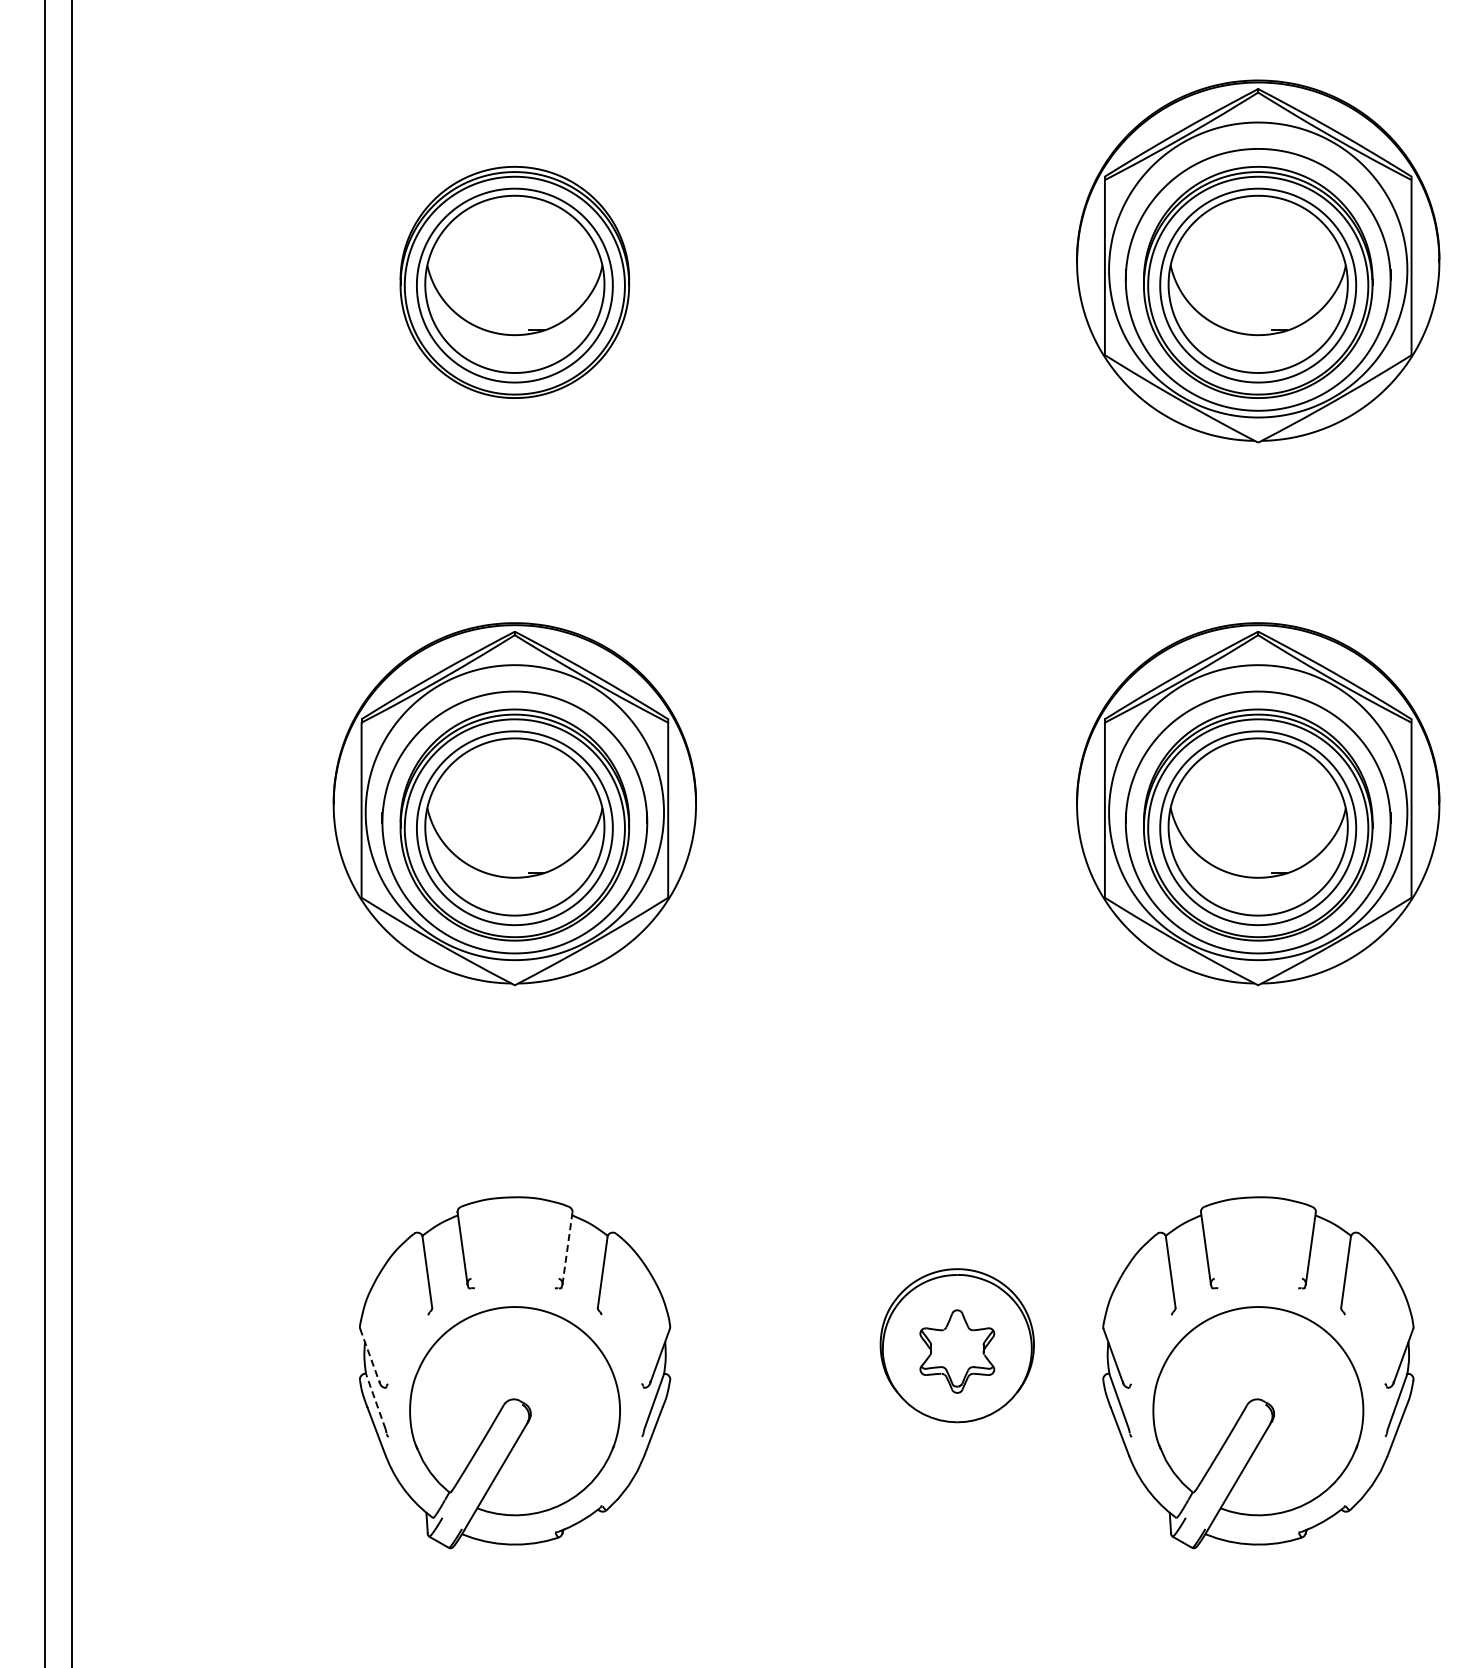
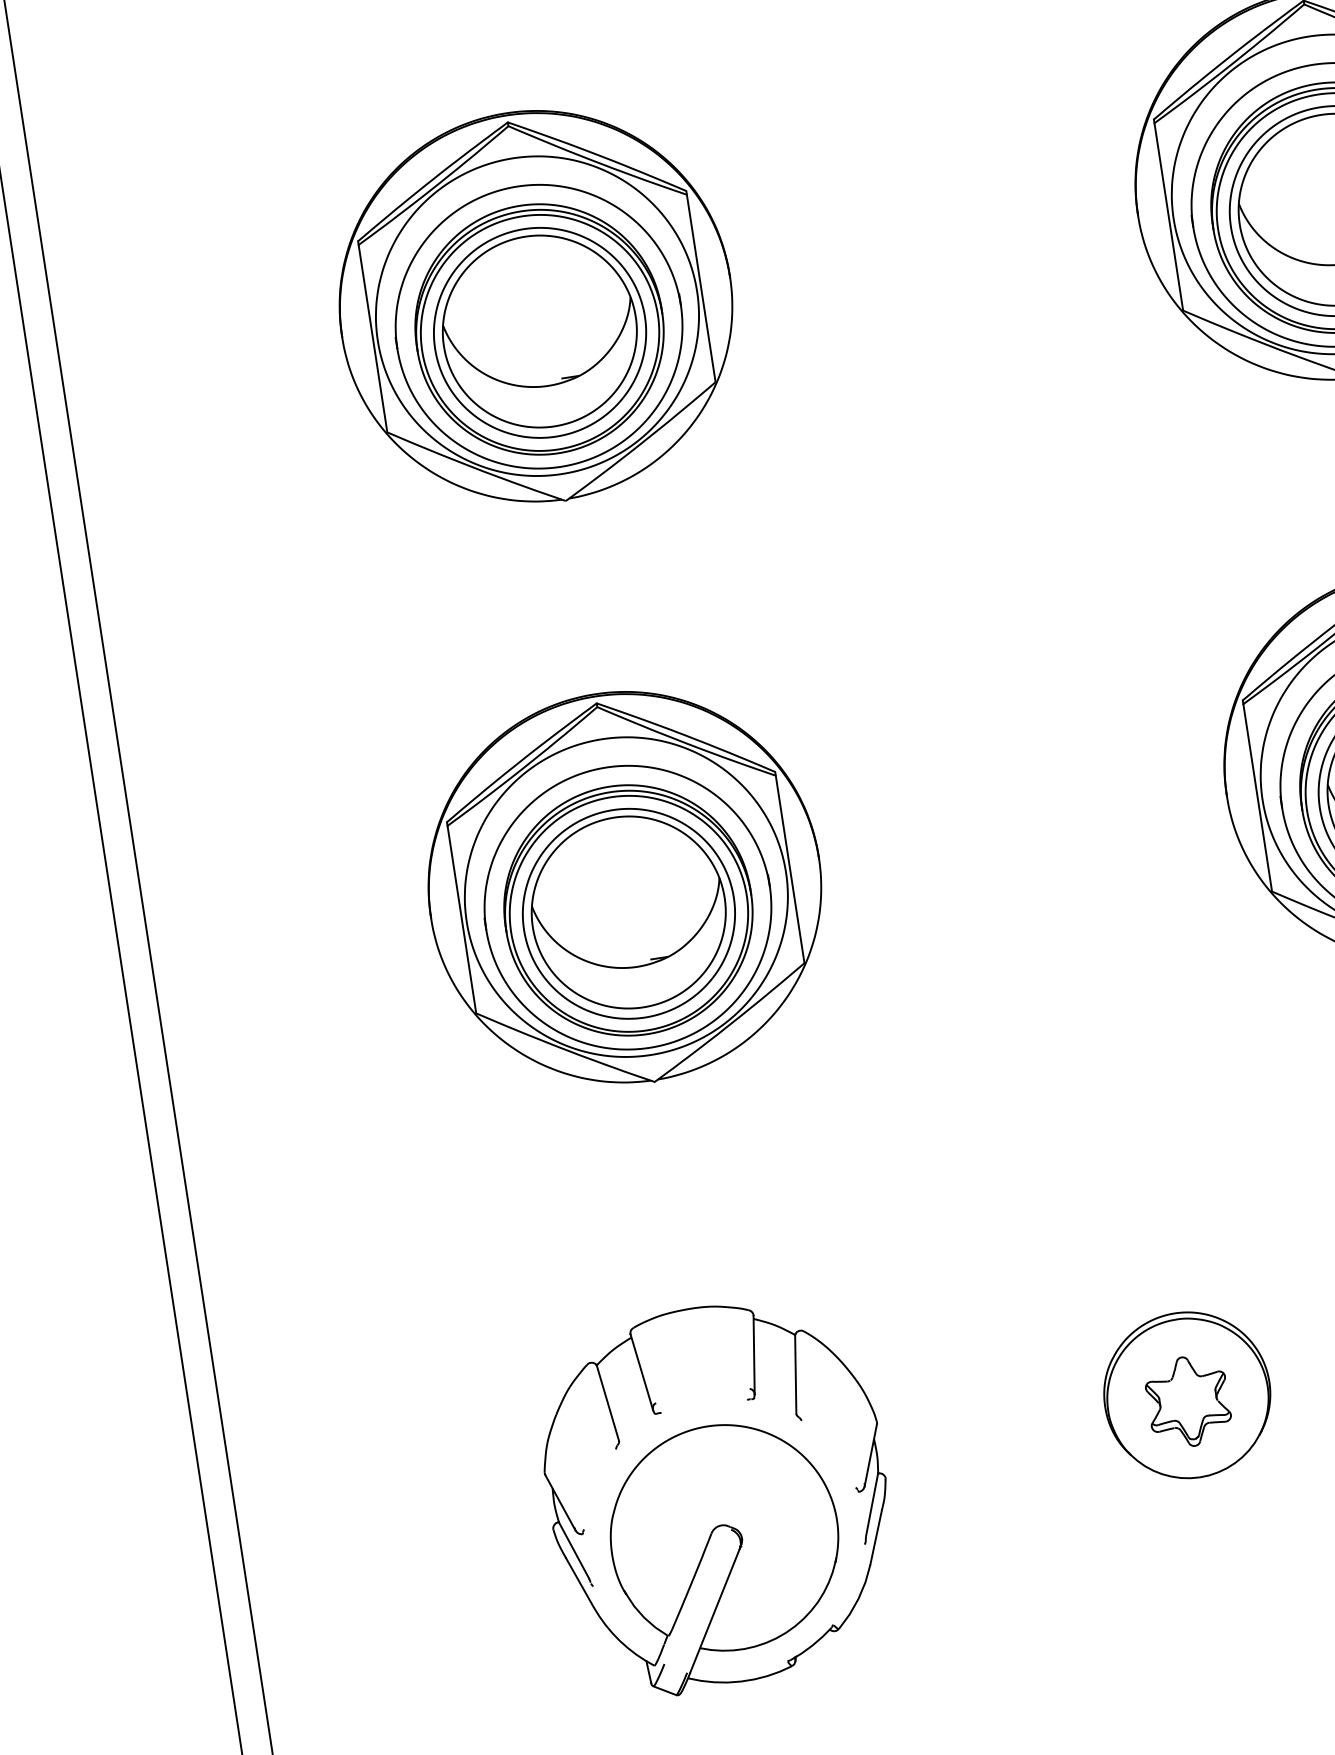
part: (514, 261) -> (535, 307), added
line: (567, 1248) -> (754, 1355), dashed -> solid
line: (370, 1356) -> (560, 1503), dashed -> solid
line: (375, 1400) -> (573, 1549), dashed -> solid

